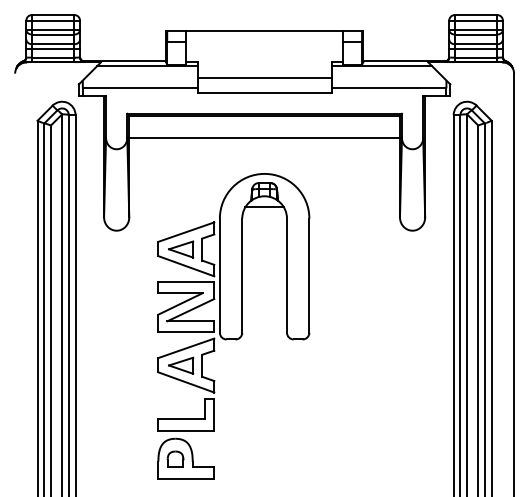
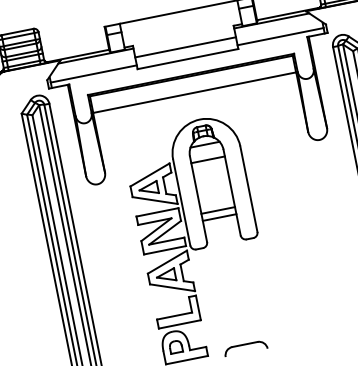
line: (264, 227) -> (207, 159), added
line: (264, 295) -> (218, 210), added
line: (264, 304) -> (219, 217), added
part: (264, 478) -> (245, 348), added

